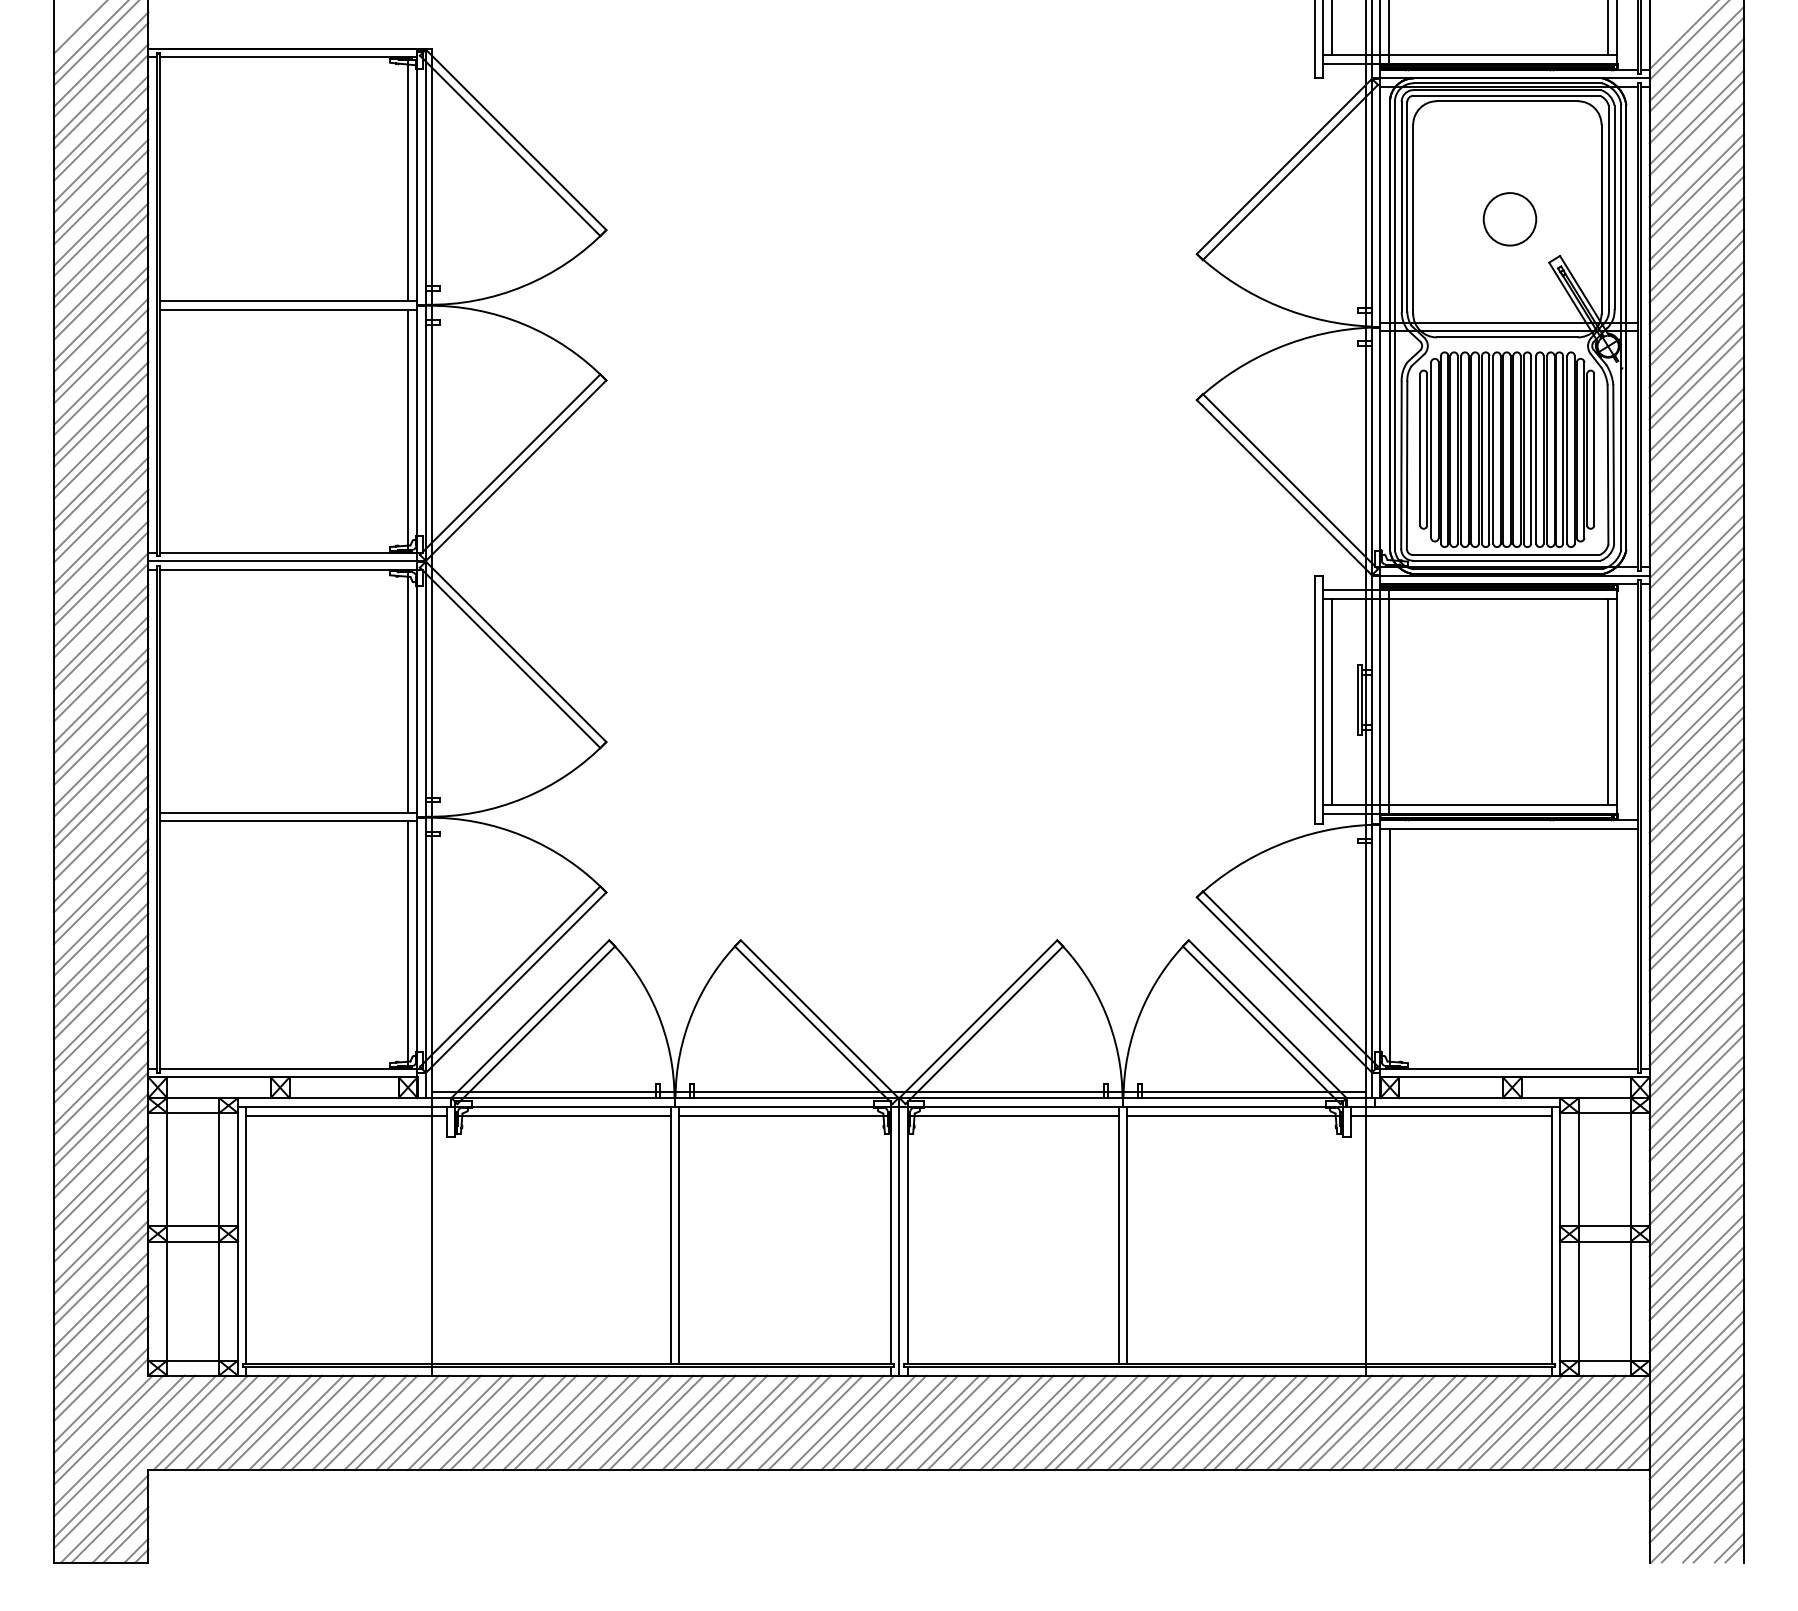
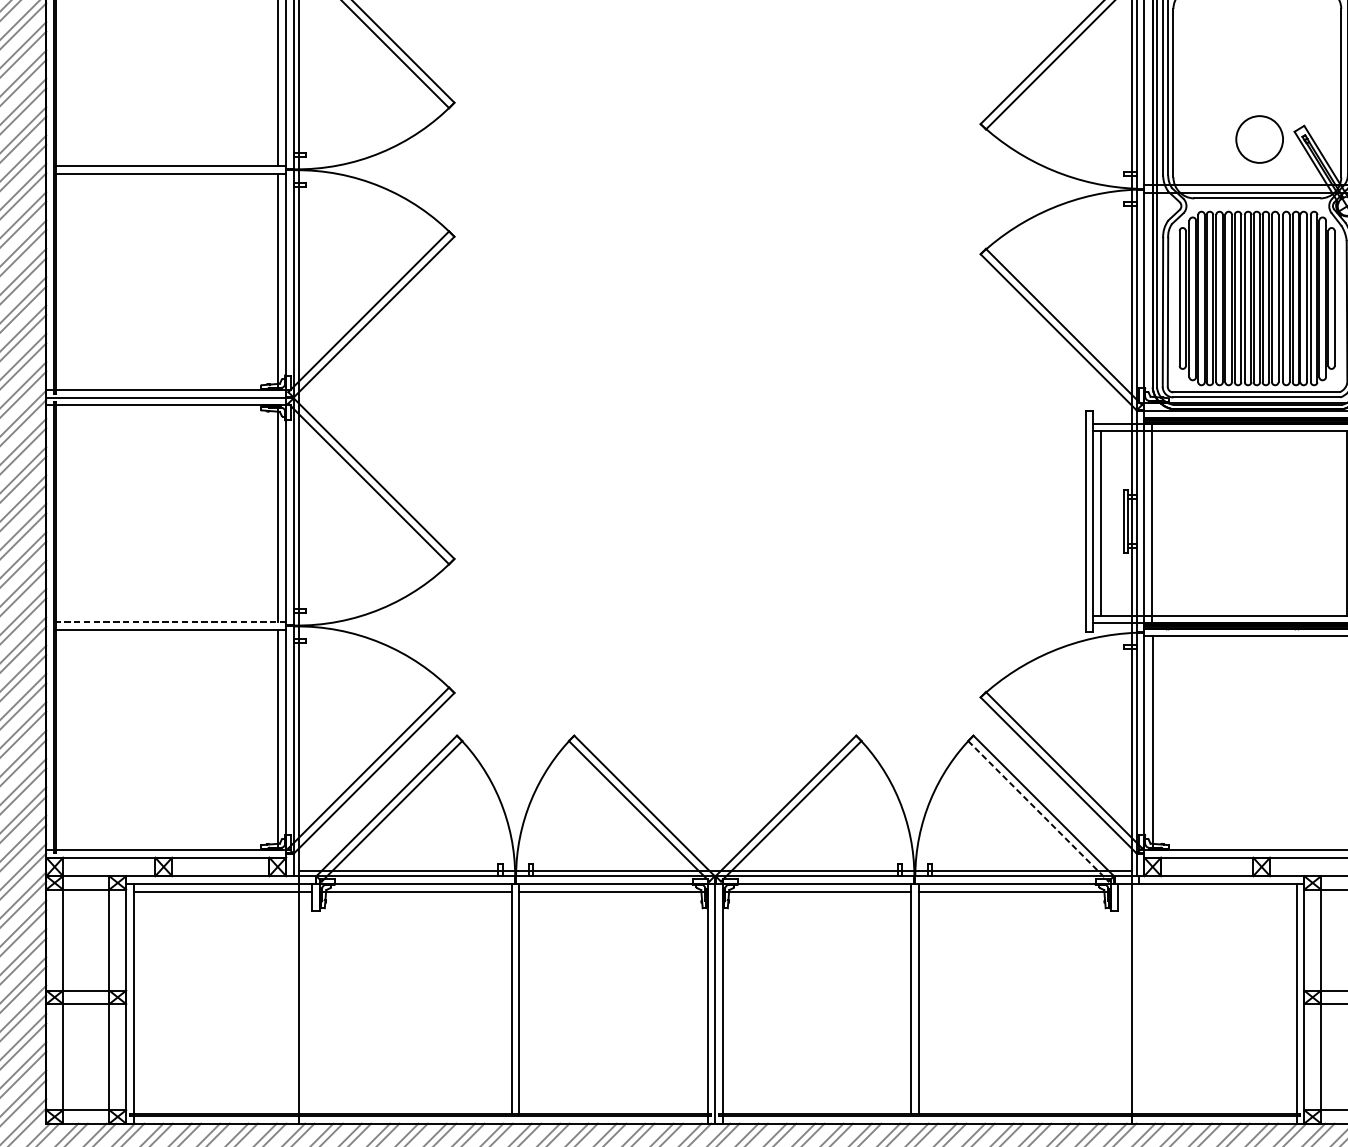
circle: (1509, 219) -> (1259, 139), moved
line: (288, 812) -> (171, 621), solid -> dashed
line: (1261, 1025) -> (1038, 811), solid -> dashed
line: (1451, 1115) -> (1207, 891), removed

